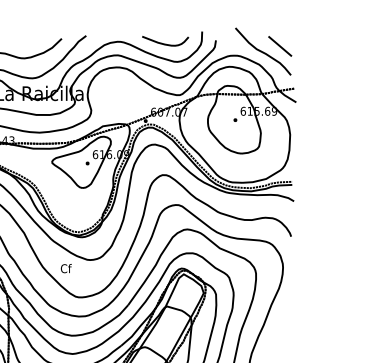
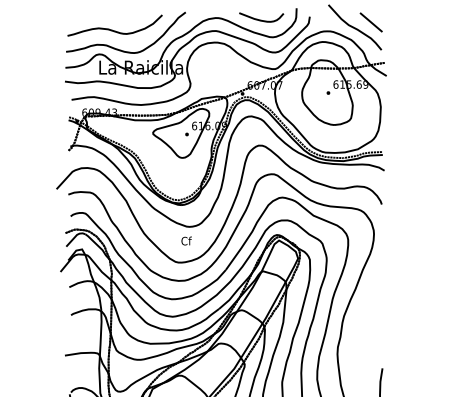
text: (66, 268) -> (186, 240), moved

